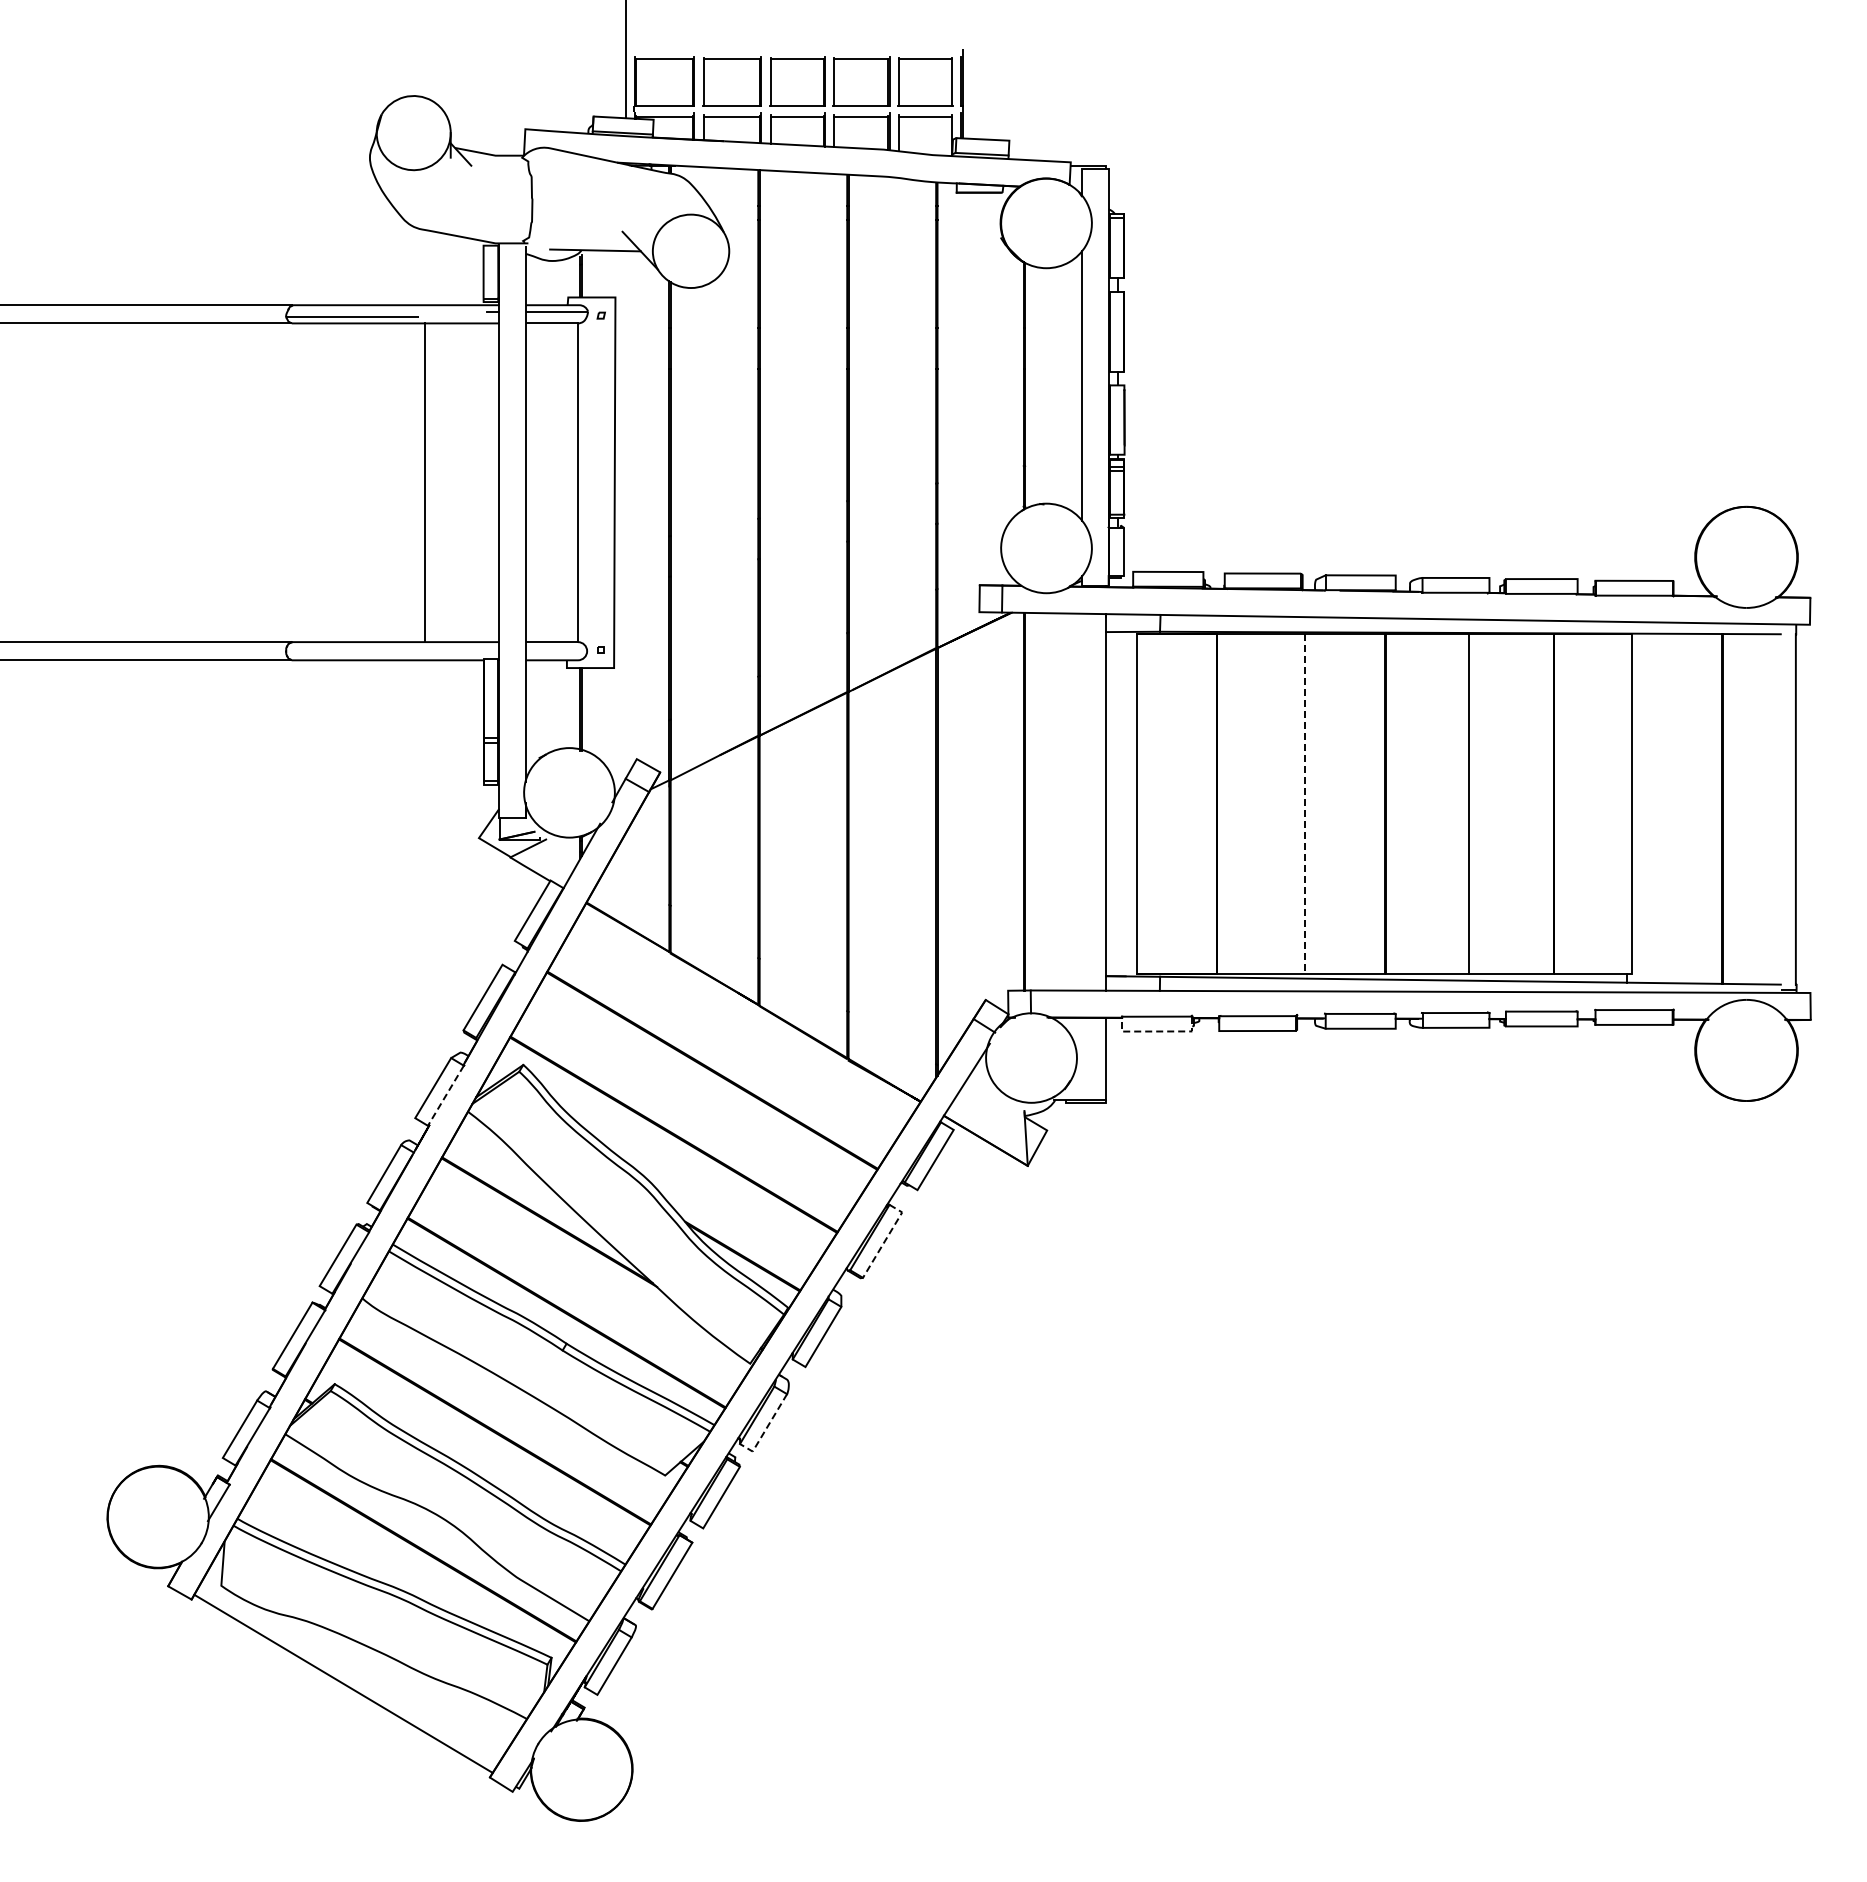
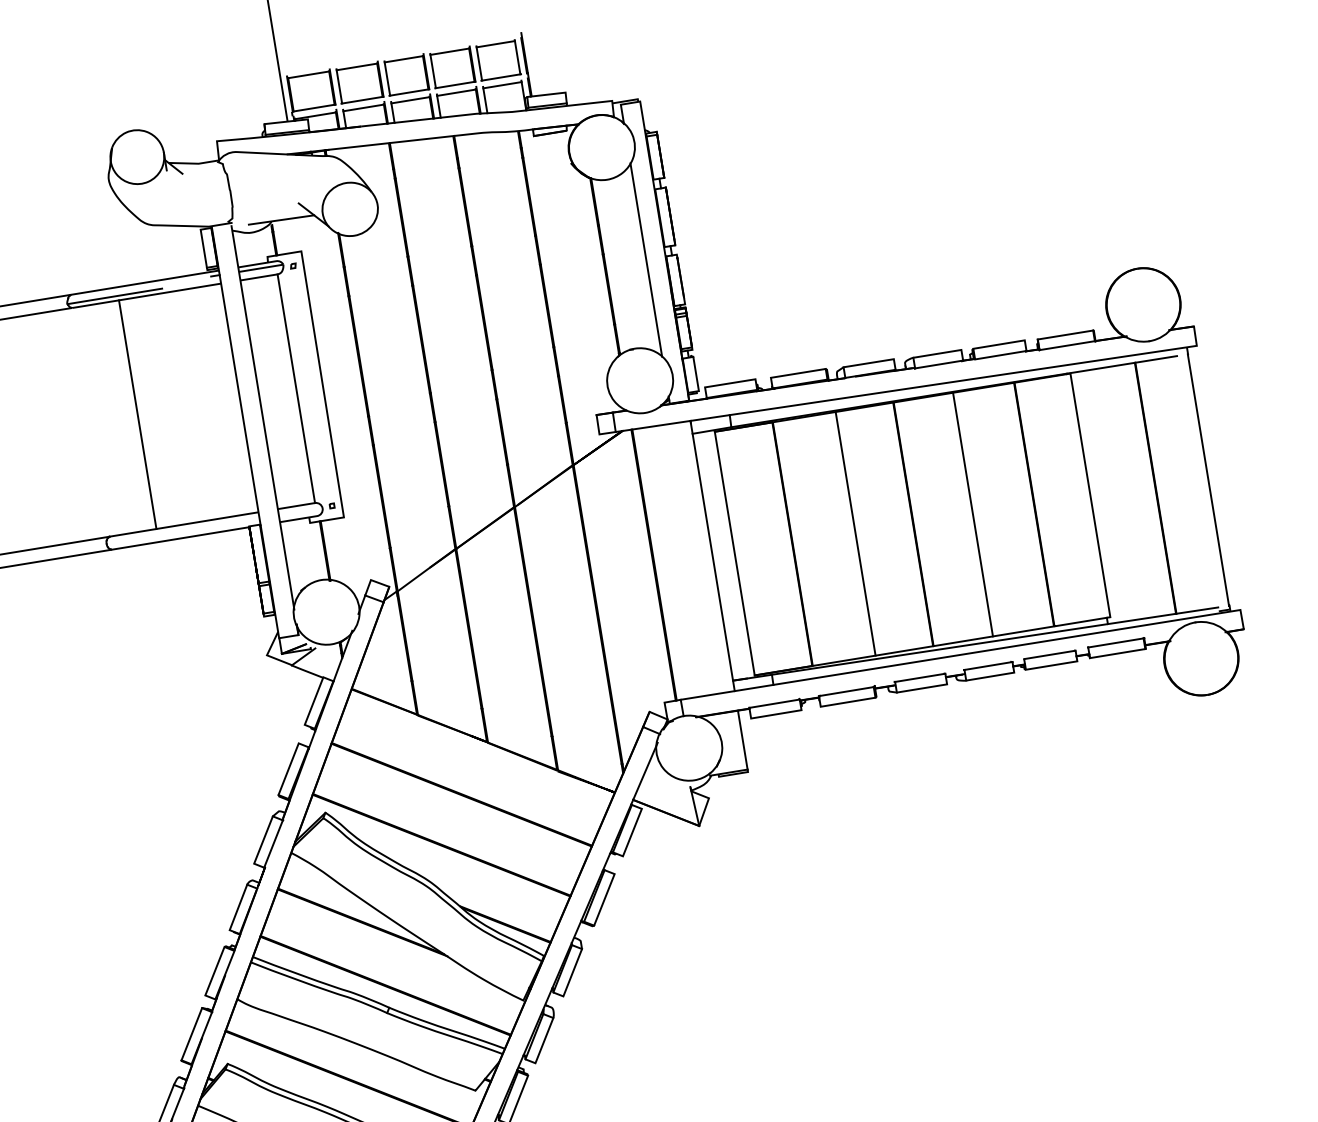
line: (425, 482) -> (138, 414), moved
line: (1305, 804) -> (856, 534), dashed -> solid
line: (1156, 1031) -> (775, 714), dashed -> solid
line: (445, 1096) -> (273, 844), dashed -> solid
line: (886, 1238) -> (606, 894), dashed -> solid
line: (765, 1430) -> (542, 1046), dashed -> solid

